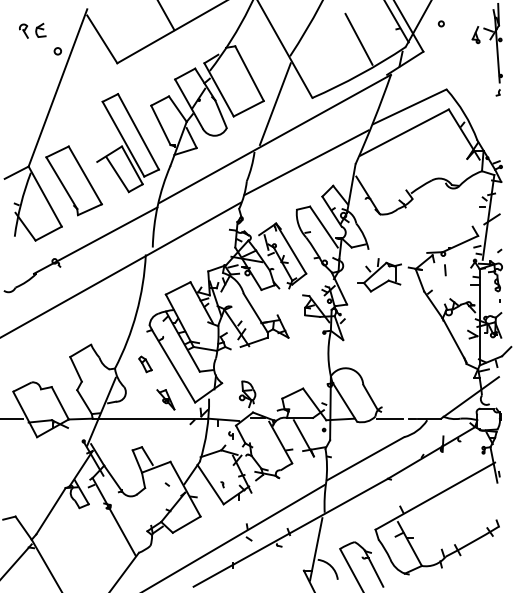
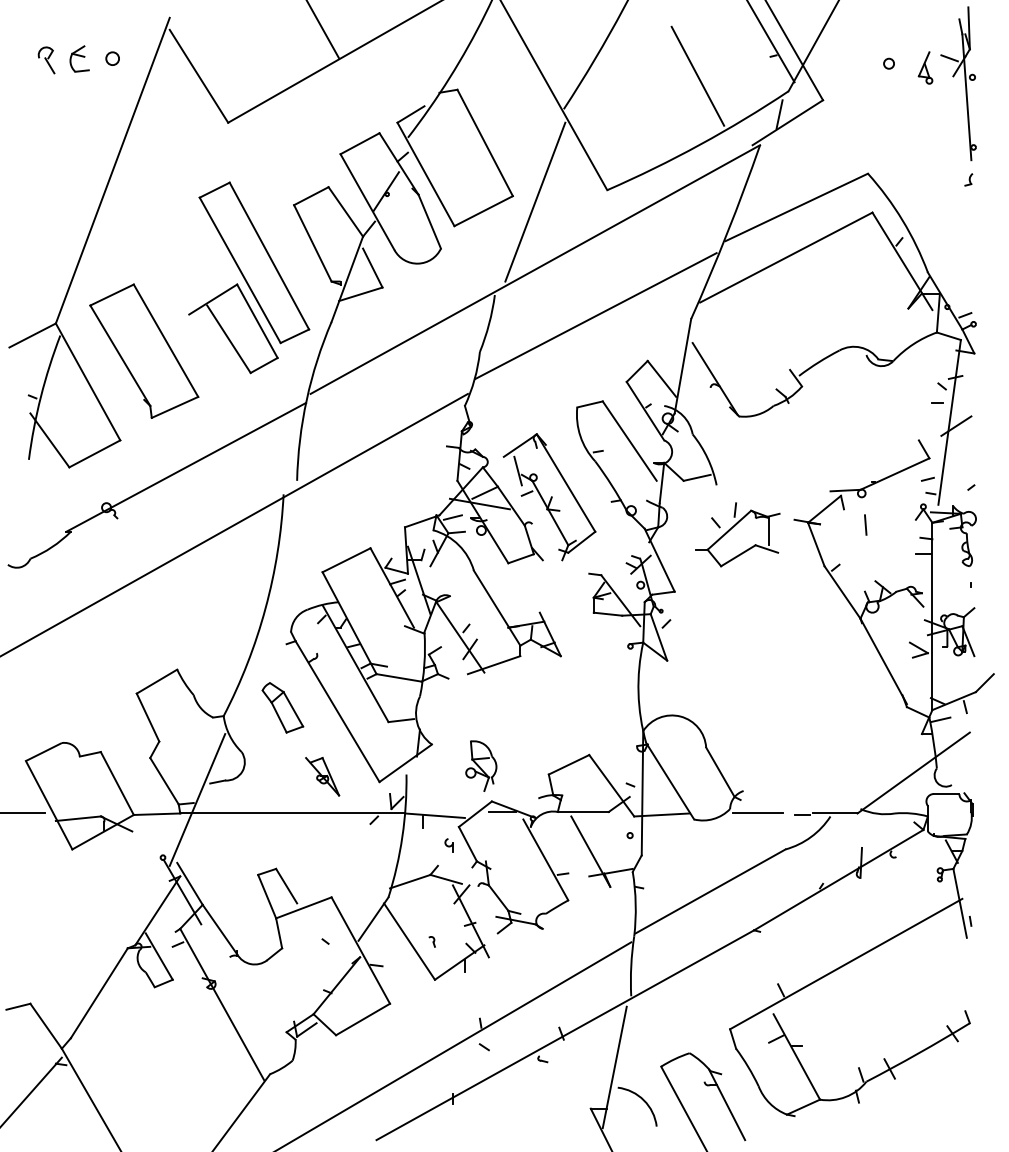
circle: (440, 23) -> (887, 62), moved
circle: (57, 51) -> (111, 59), moved
part: (145, 364) -> (282, 708), size x1.67

